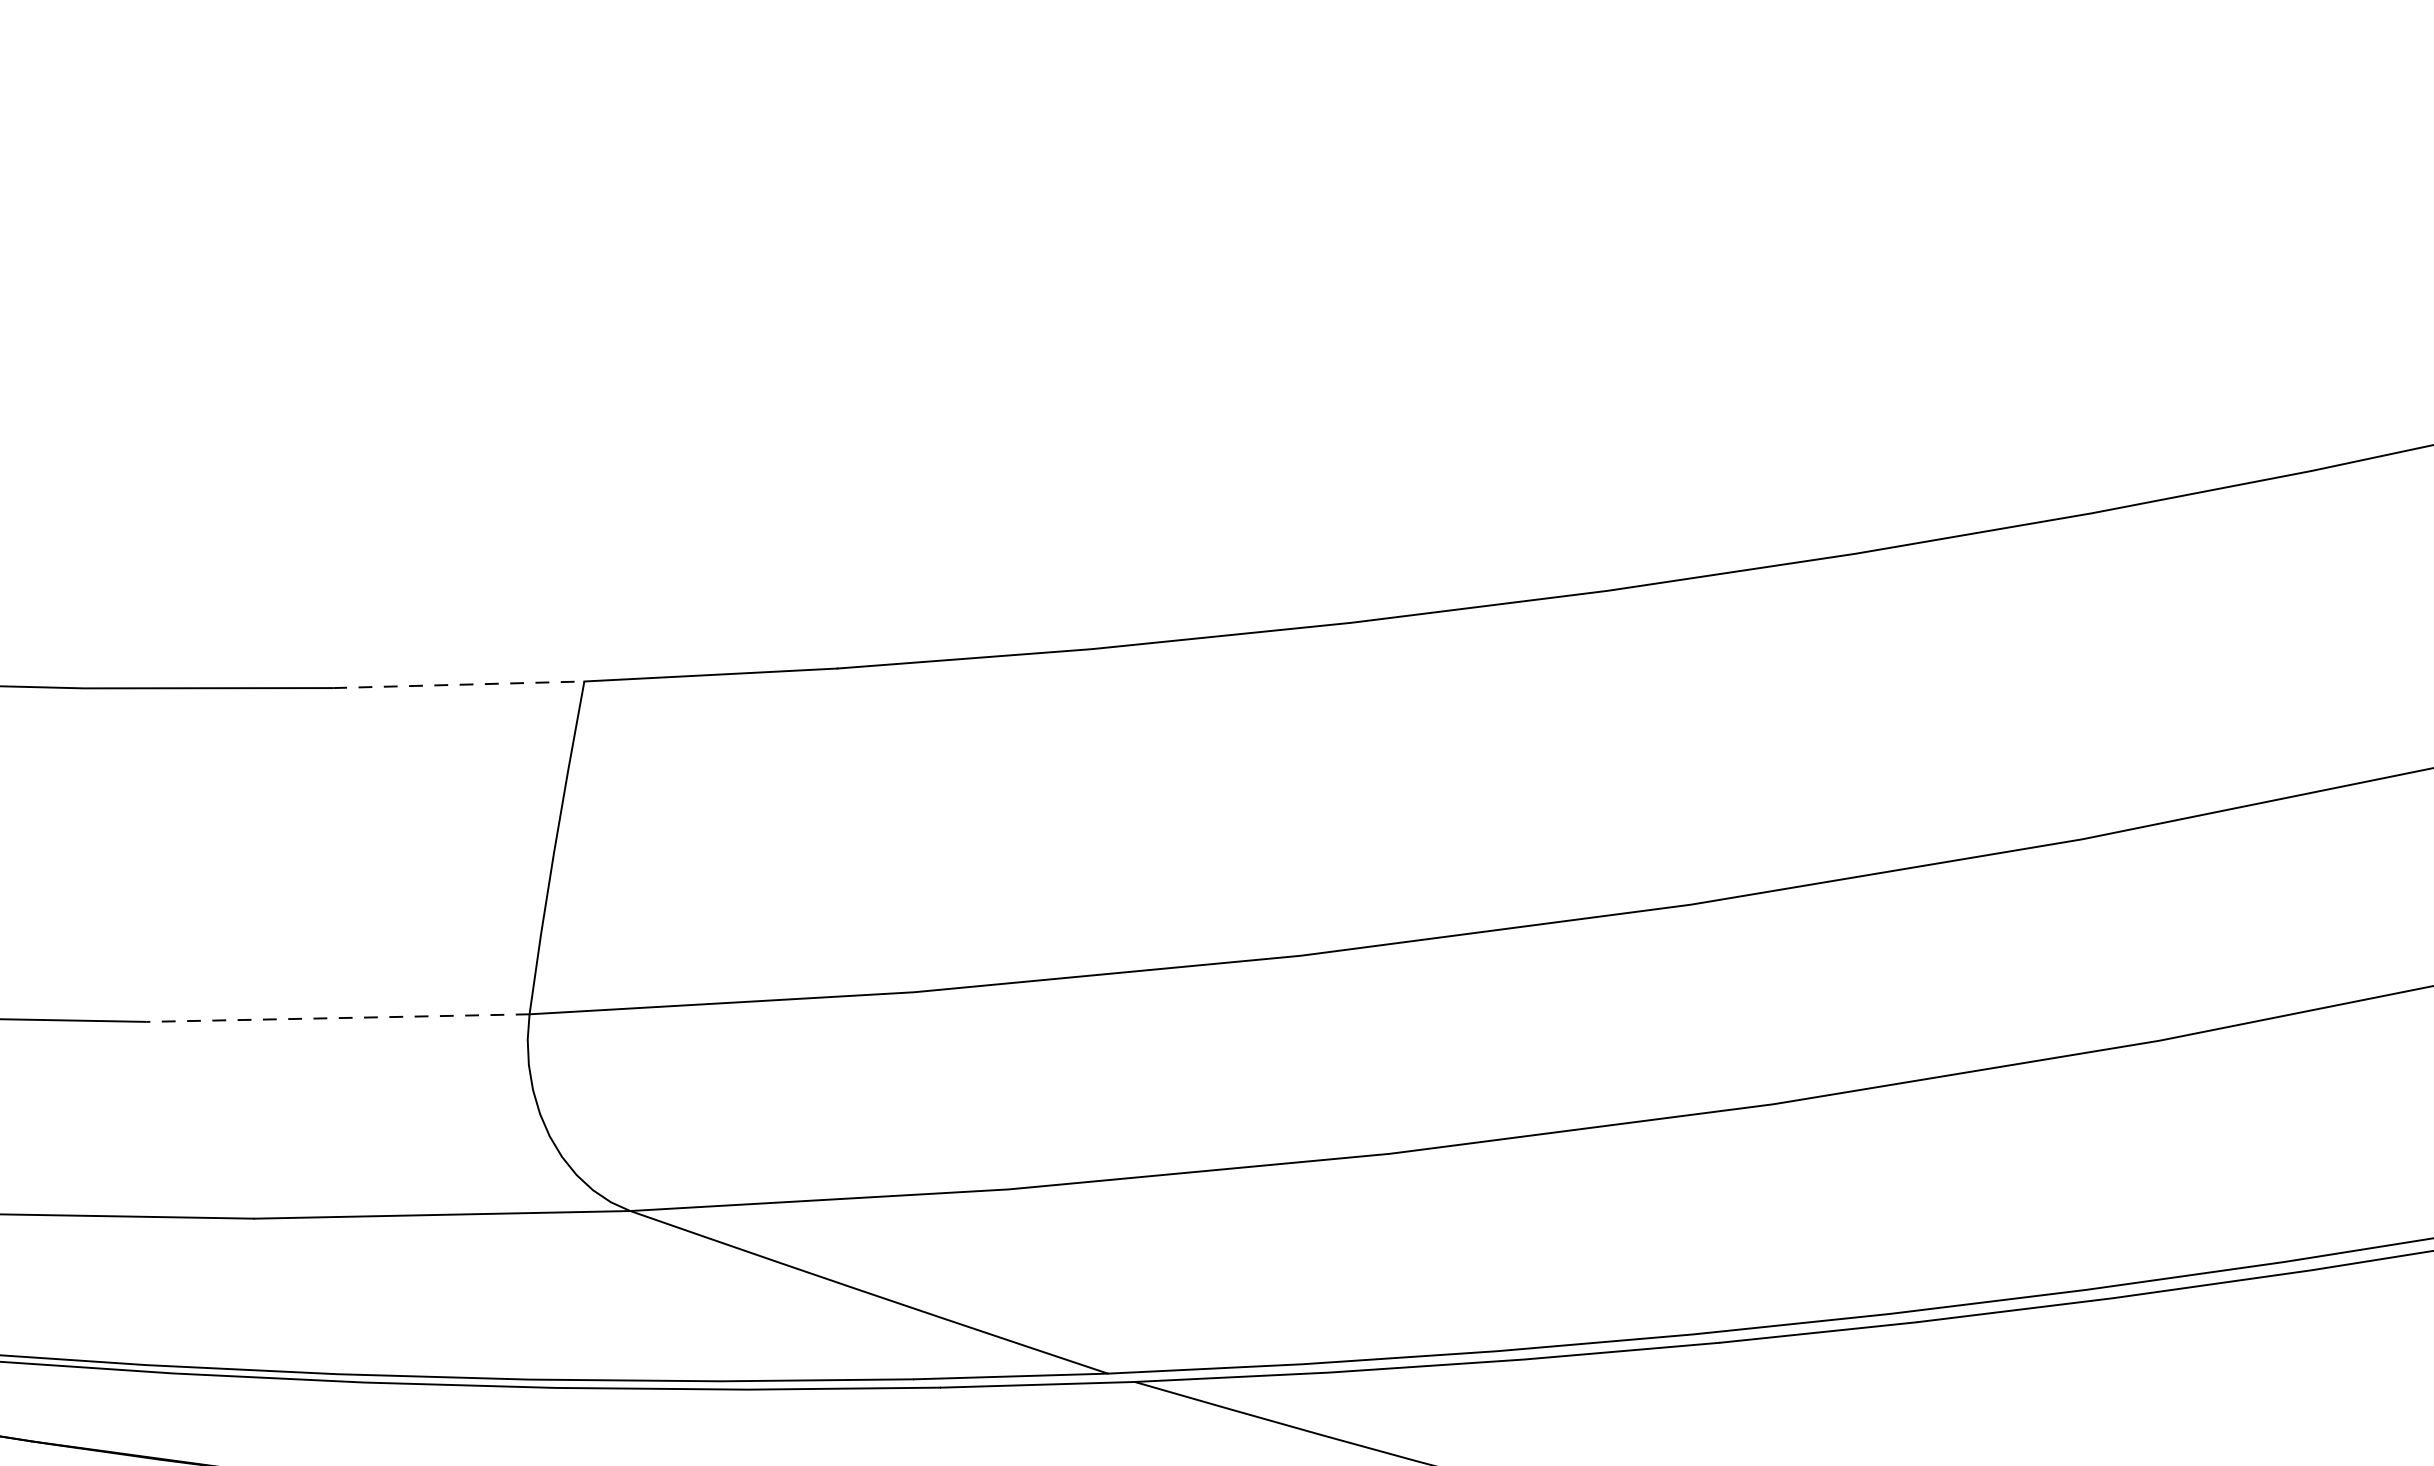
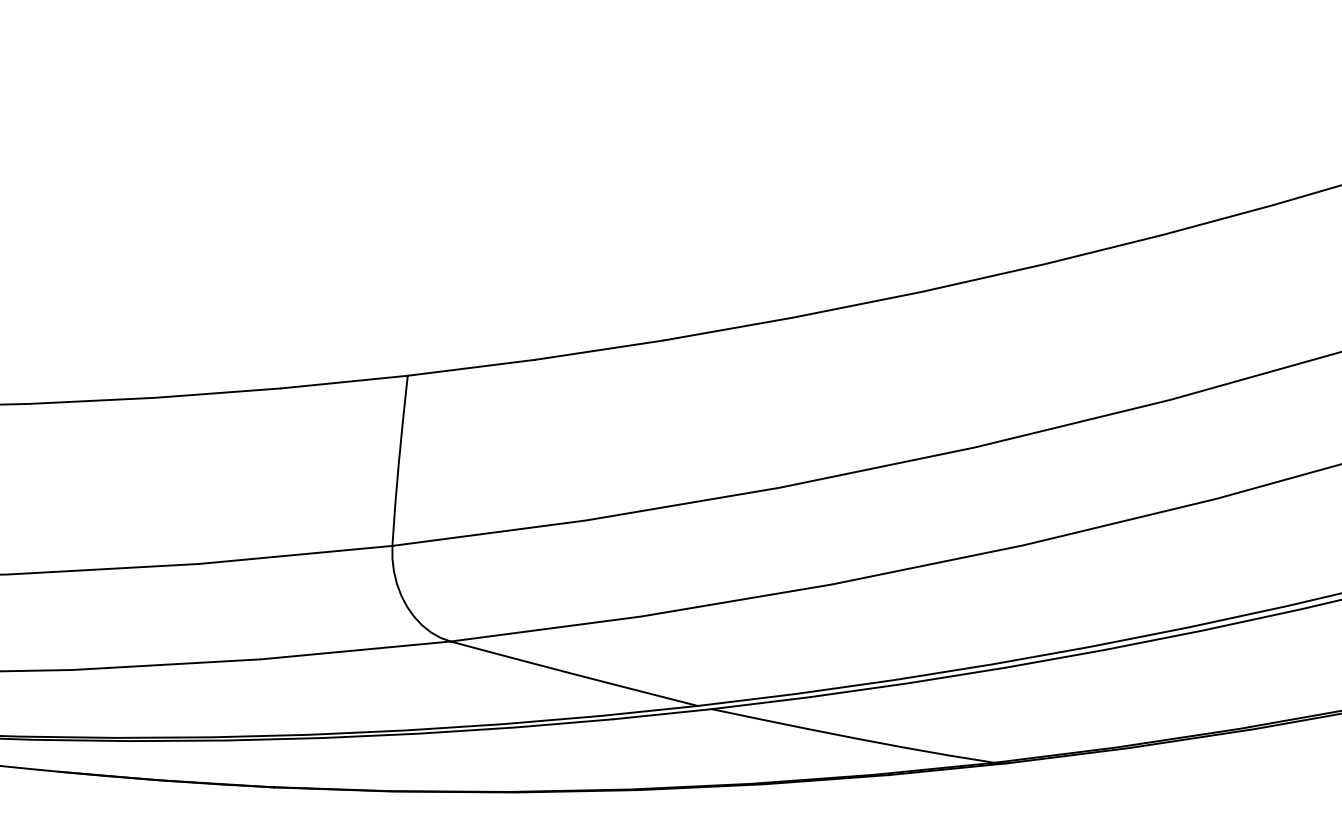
line: (458, 685) -> (344, 382), dashed -> solid
line: (337, 1017) -> (295, 554), dashed -> solid

